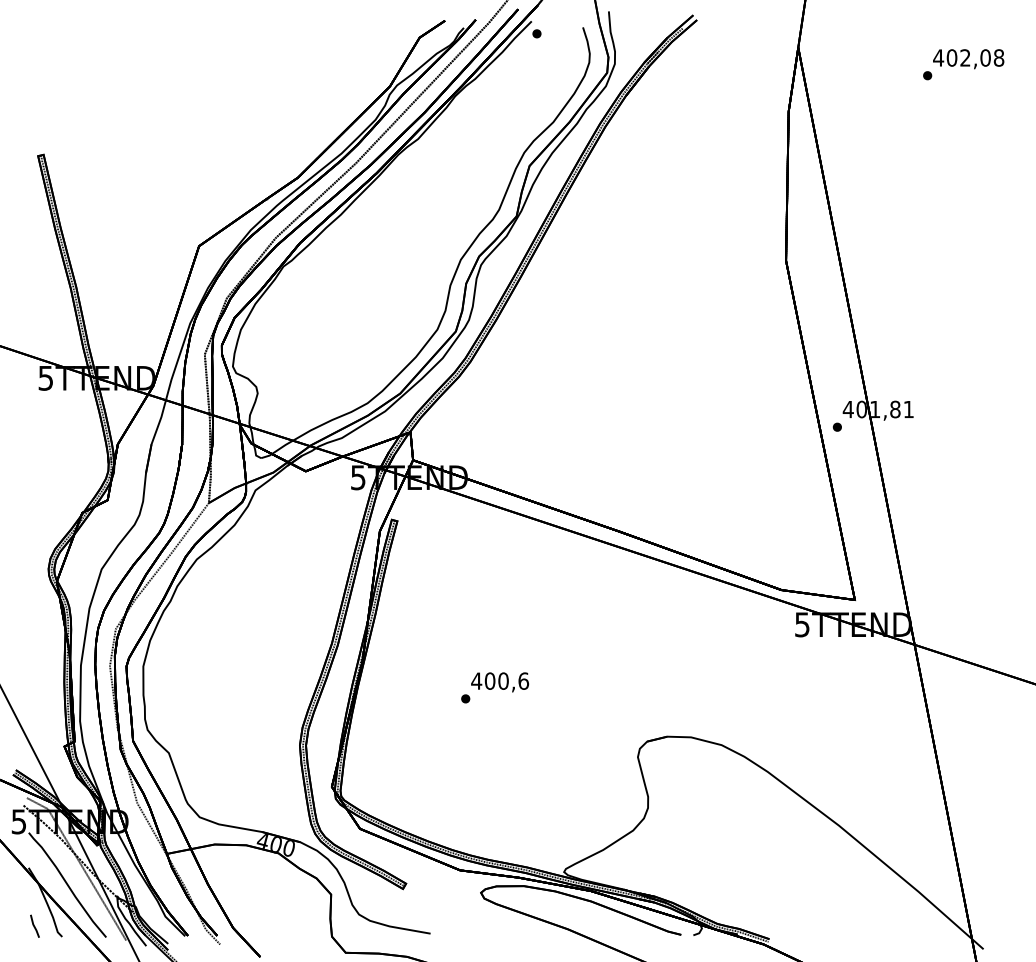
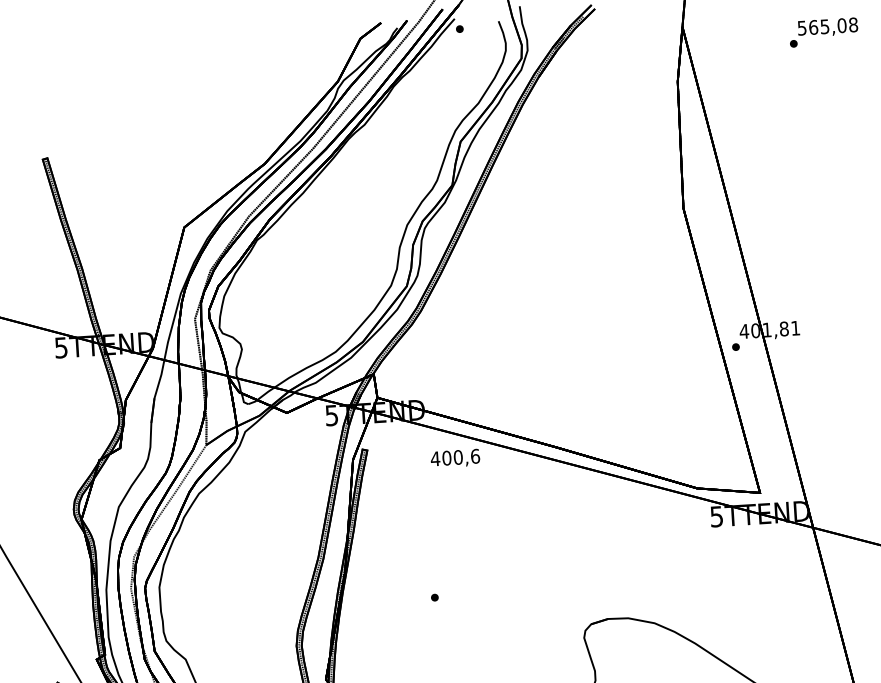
text: (951, 57) -> (813, 27), 402,08 -> 565,08
text: (500, 682) -> (455, 458), moved

